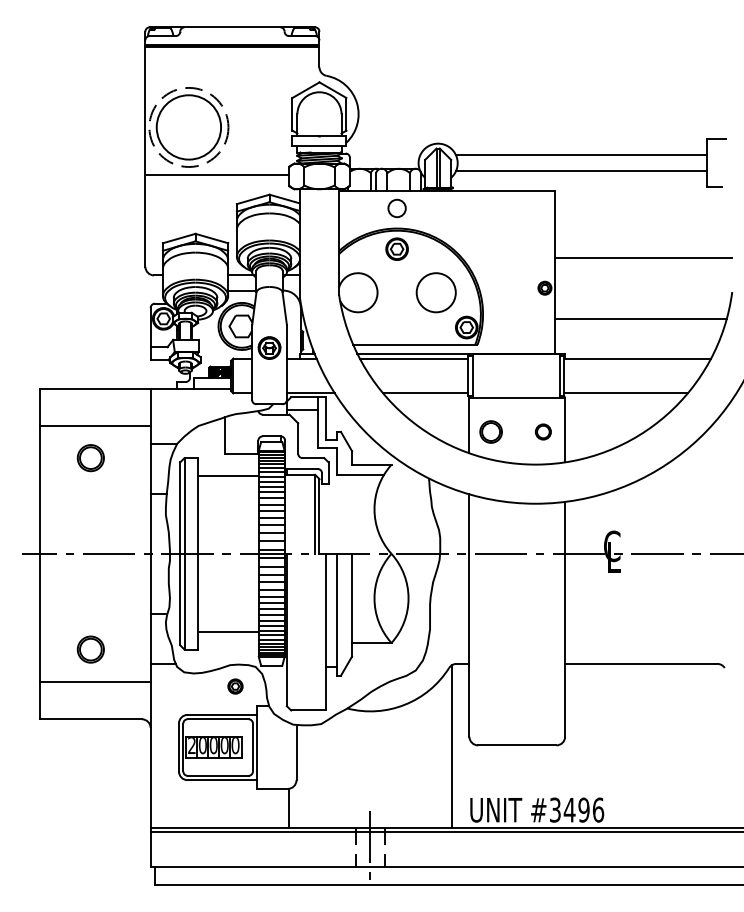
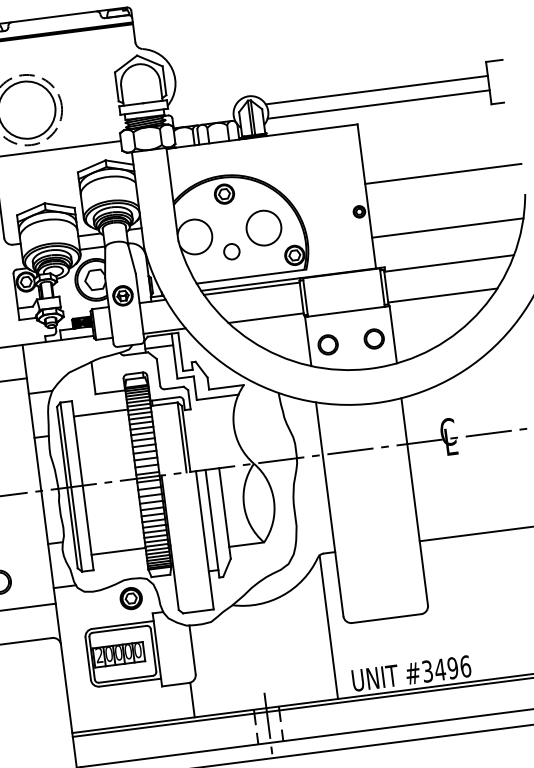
circle: (396, 208) -> (231, 251), moved
part: (543, 431) -> (374, 338), size x1.43
part: (235, 686) -> (131, 598), size x1.67

